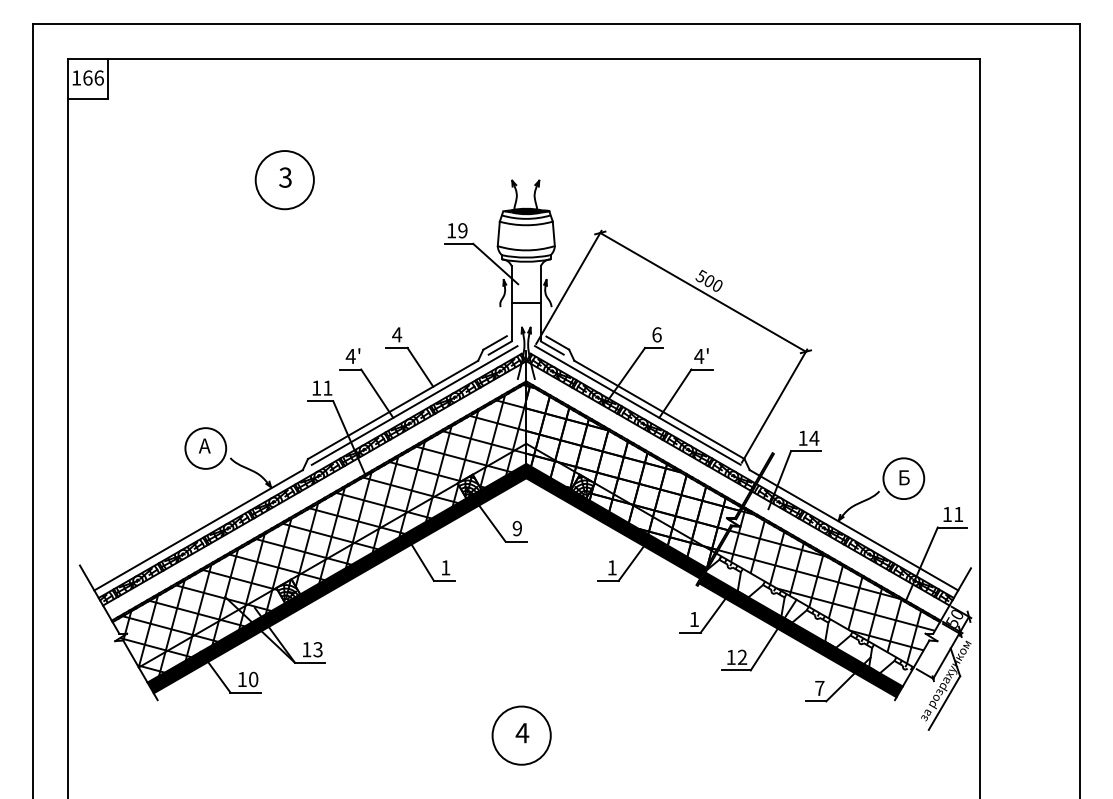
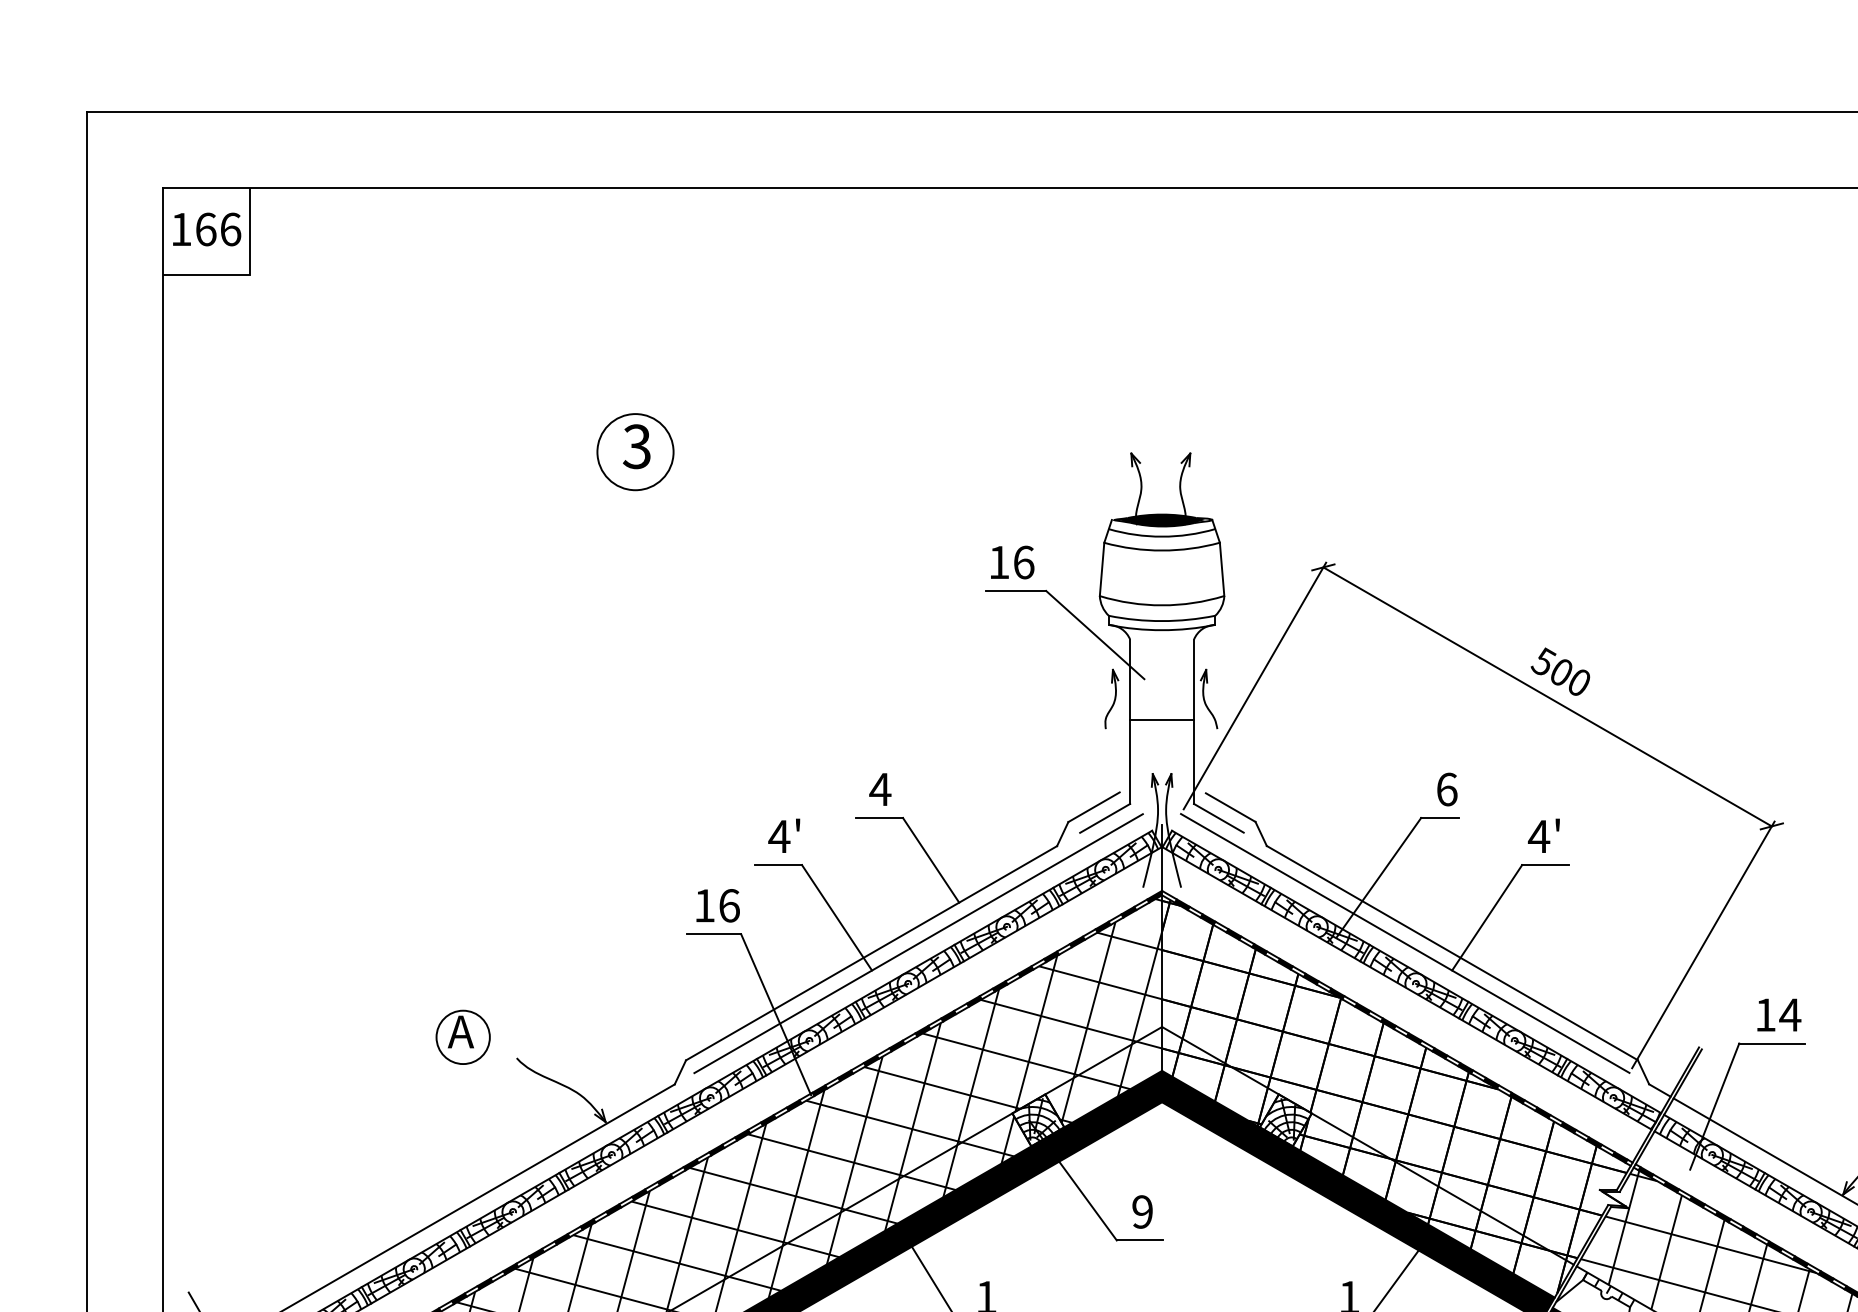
circle: (284, 180) -> (634, 452), size x0.6
text: (462, 230) -> (1022, 561), 19 -> 16
text: (327, 387) -> (728, 904), 11 -> 16
circle: (205, 448) -> (462, 1037), size x0.6

